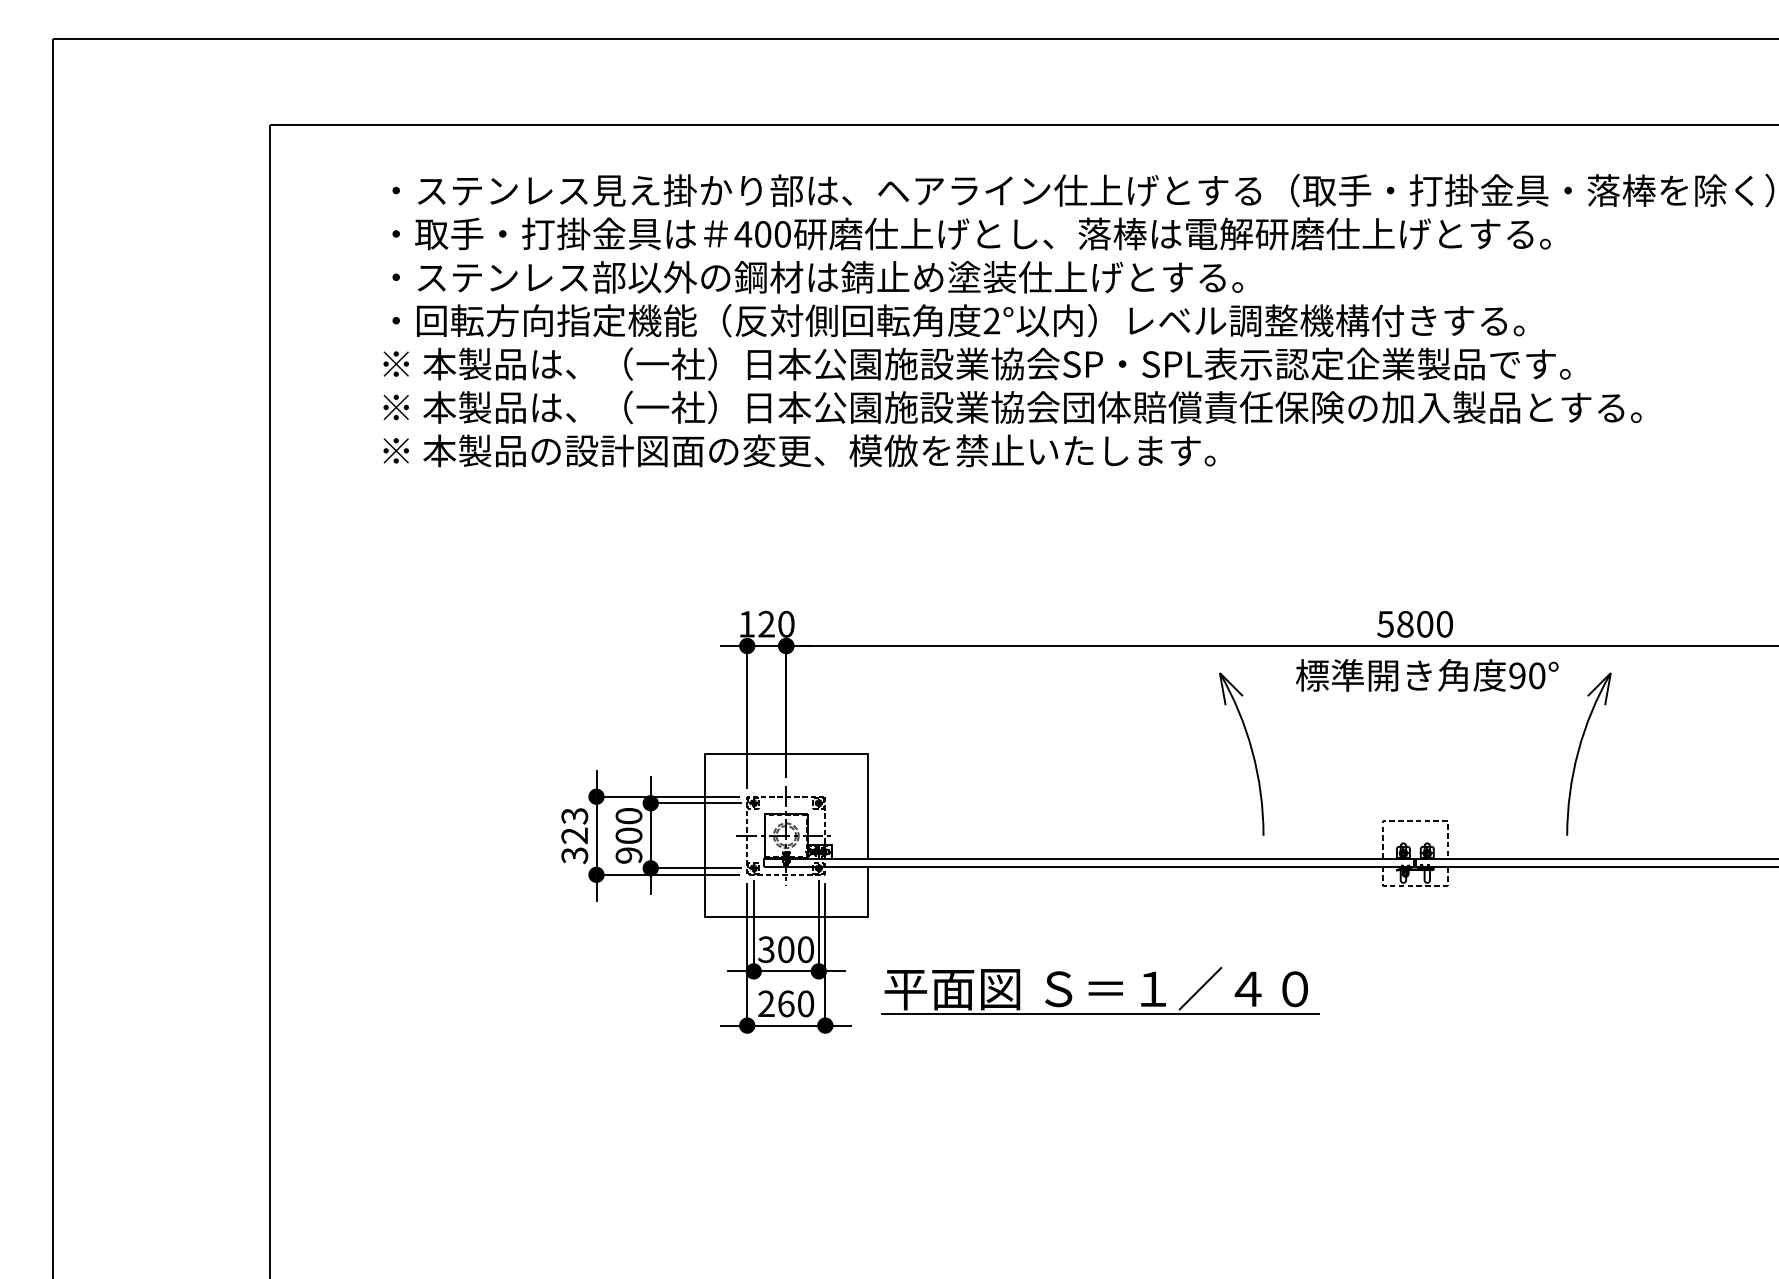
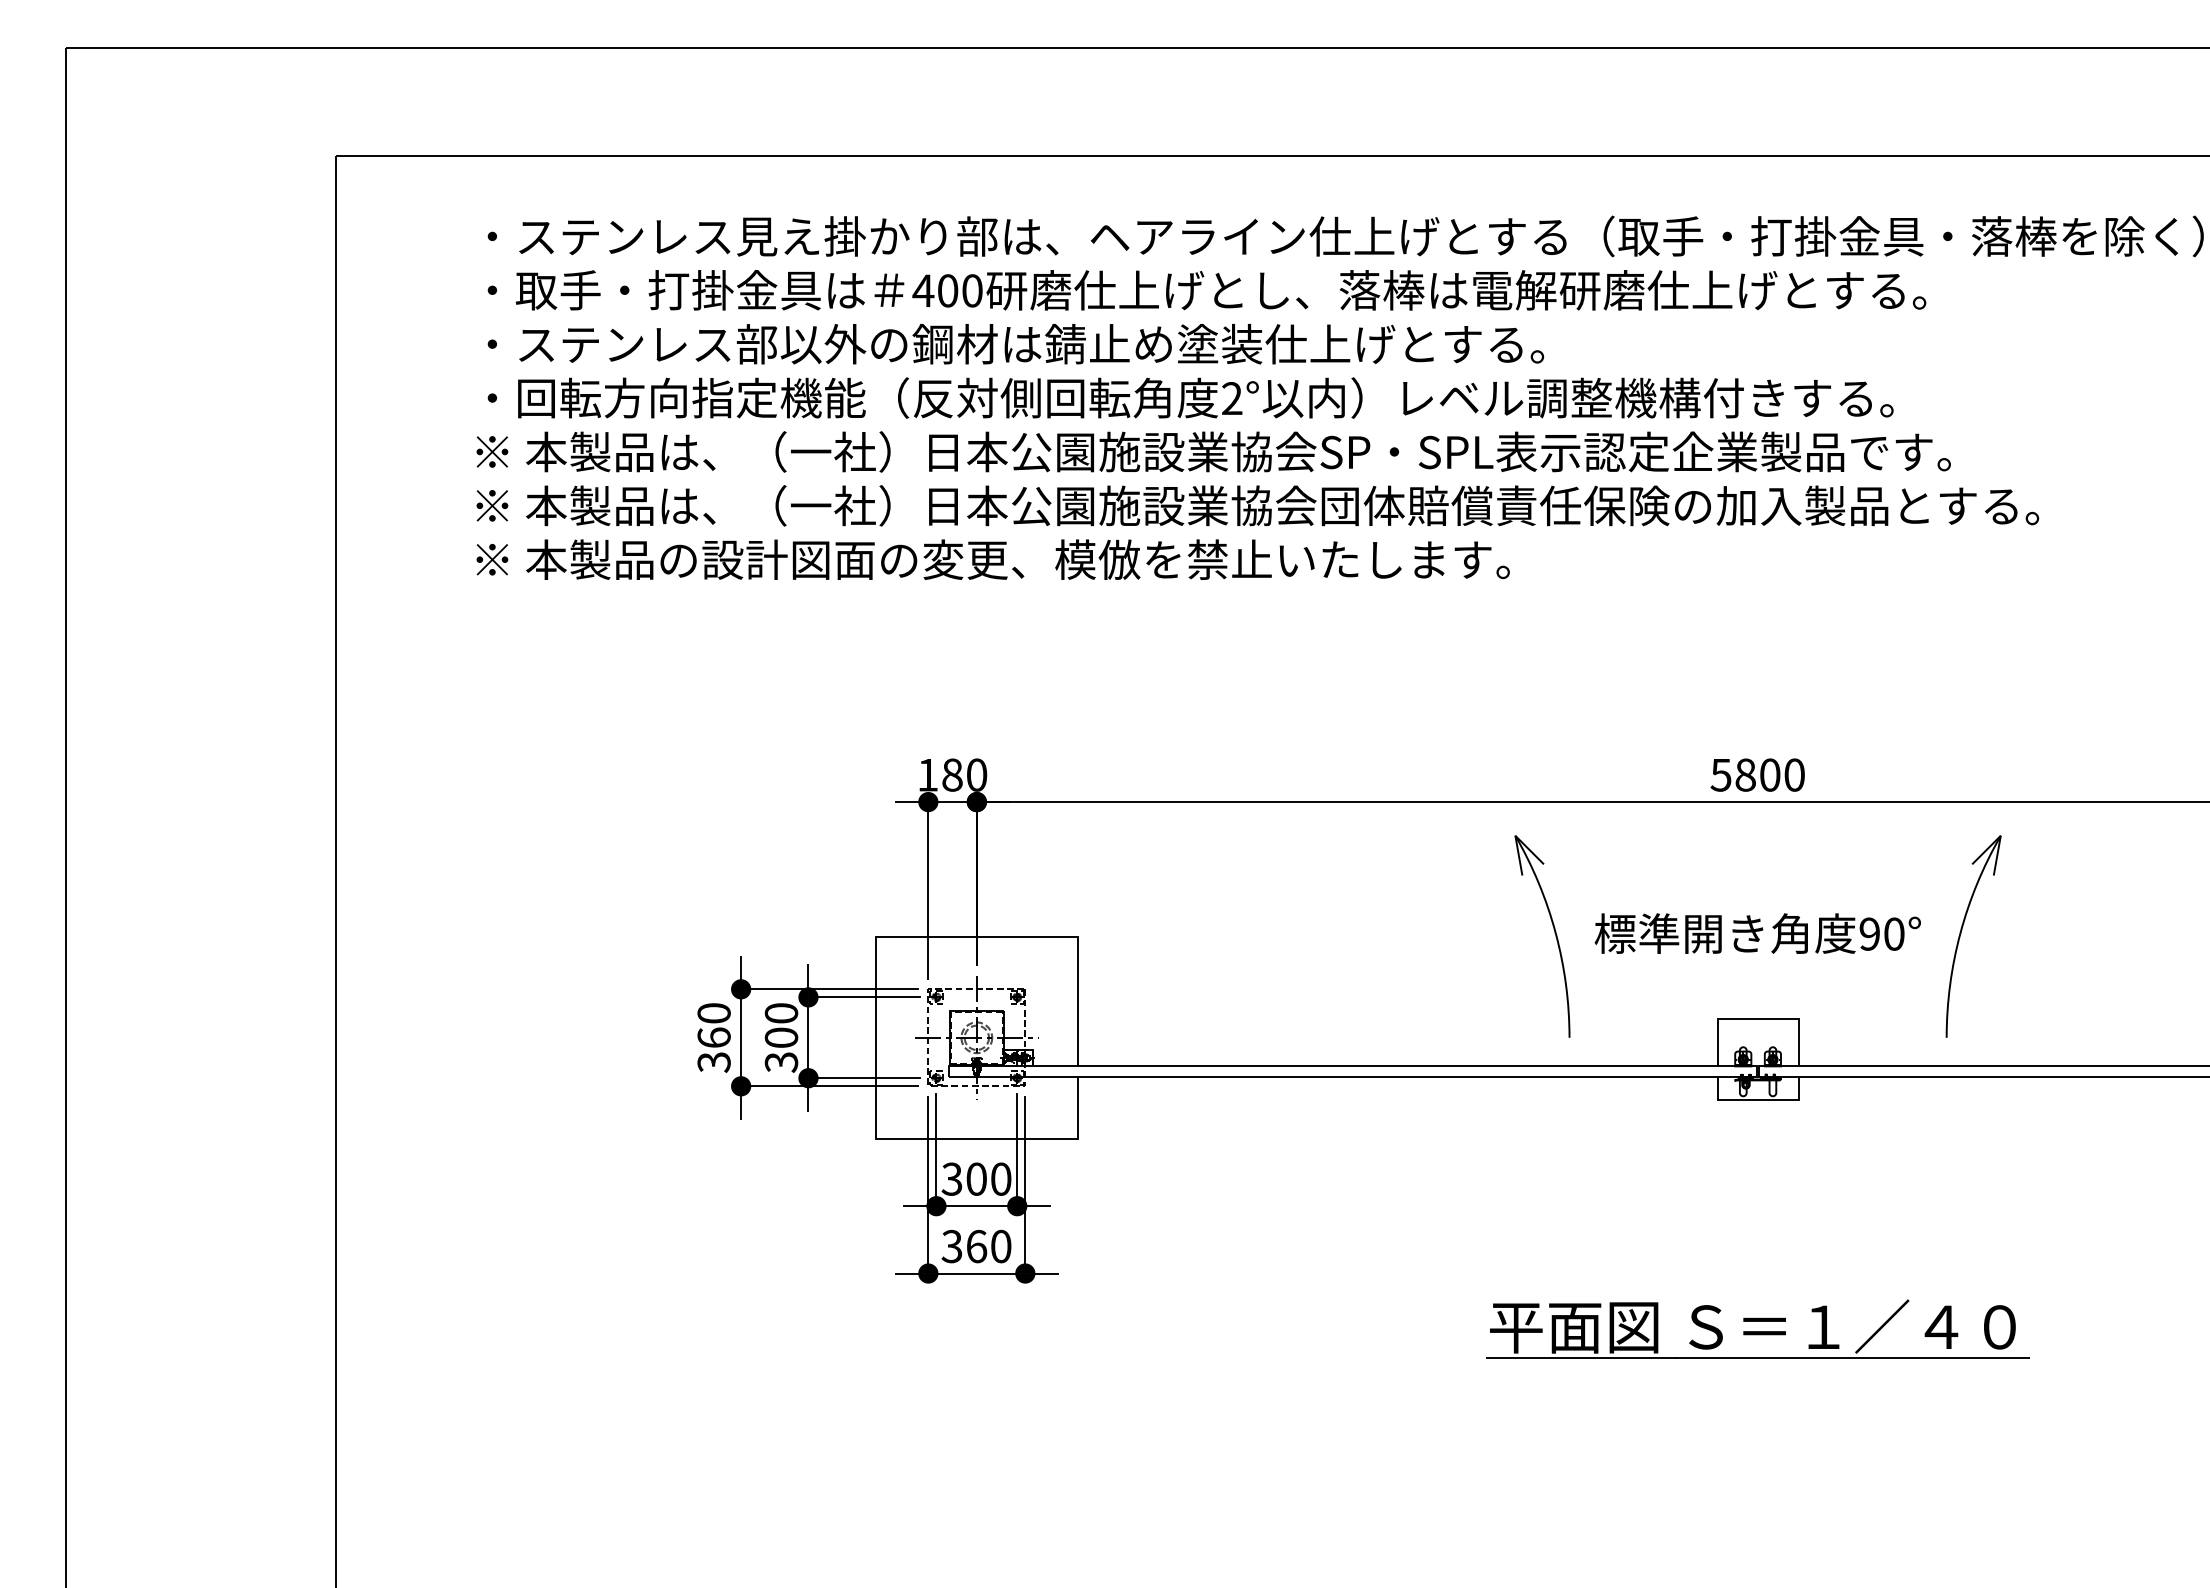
text: (766, 623) -> (952, 774), 120 -> 180
text: (1426, 675) -> (1757, 933), moved
line: (1415, 821) -> (1758, 1019), dashed -> solid
text: (574, 825) -> (713, 1025), 323 -> 360
text: (629, 855) -> (781, 1062), 900 -> 300
line: (1414, 886) -> (1757, 1100), dashed -> solid
part: (1100, 990) -> (1757, 1328), moved
text: (765, 1003) -> (951, 1246), 260 -> 360

